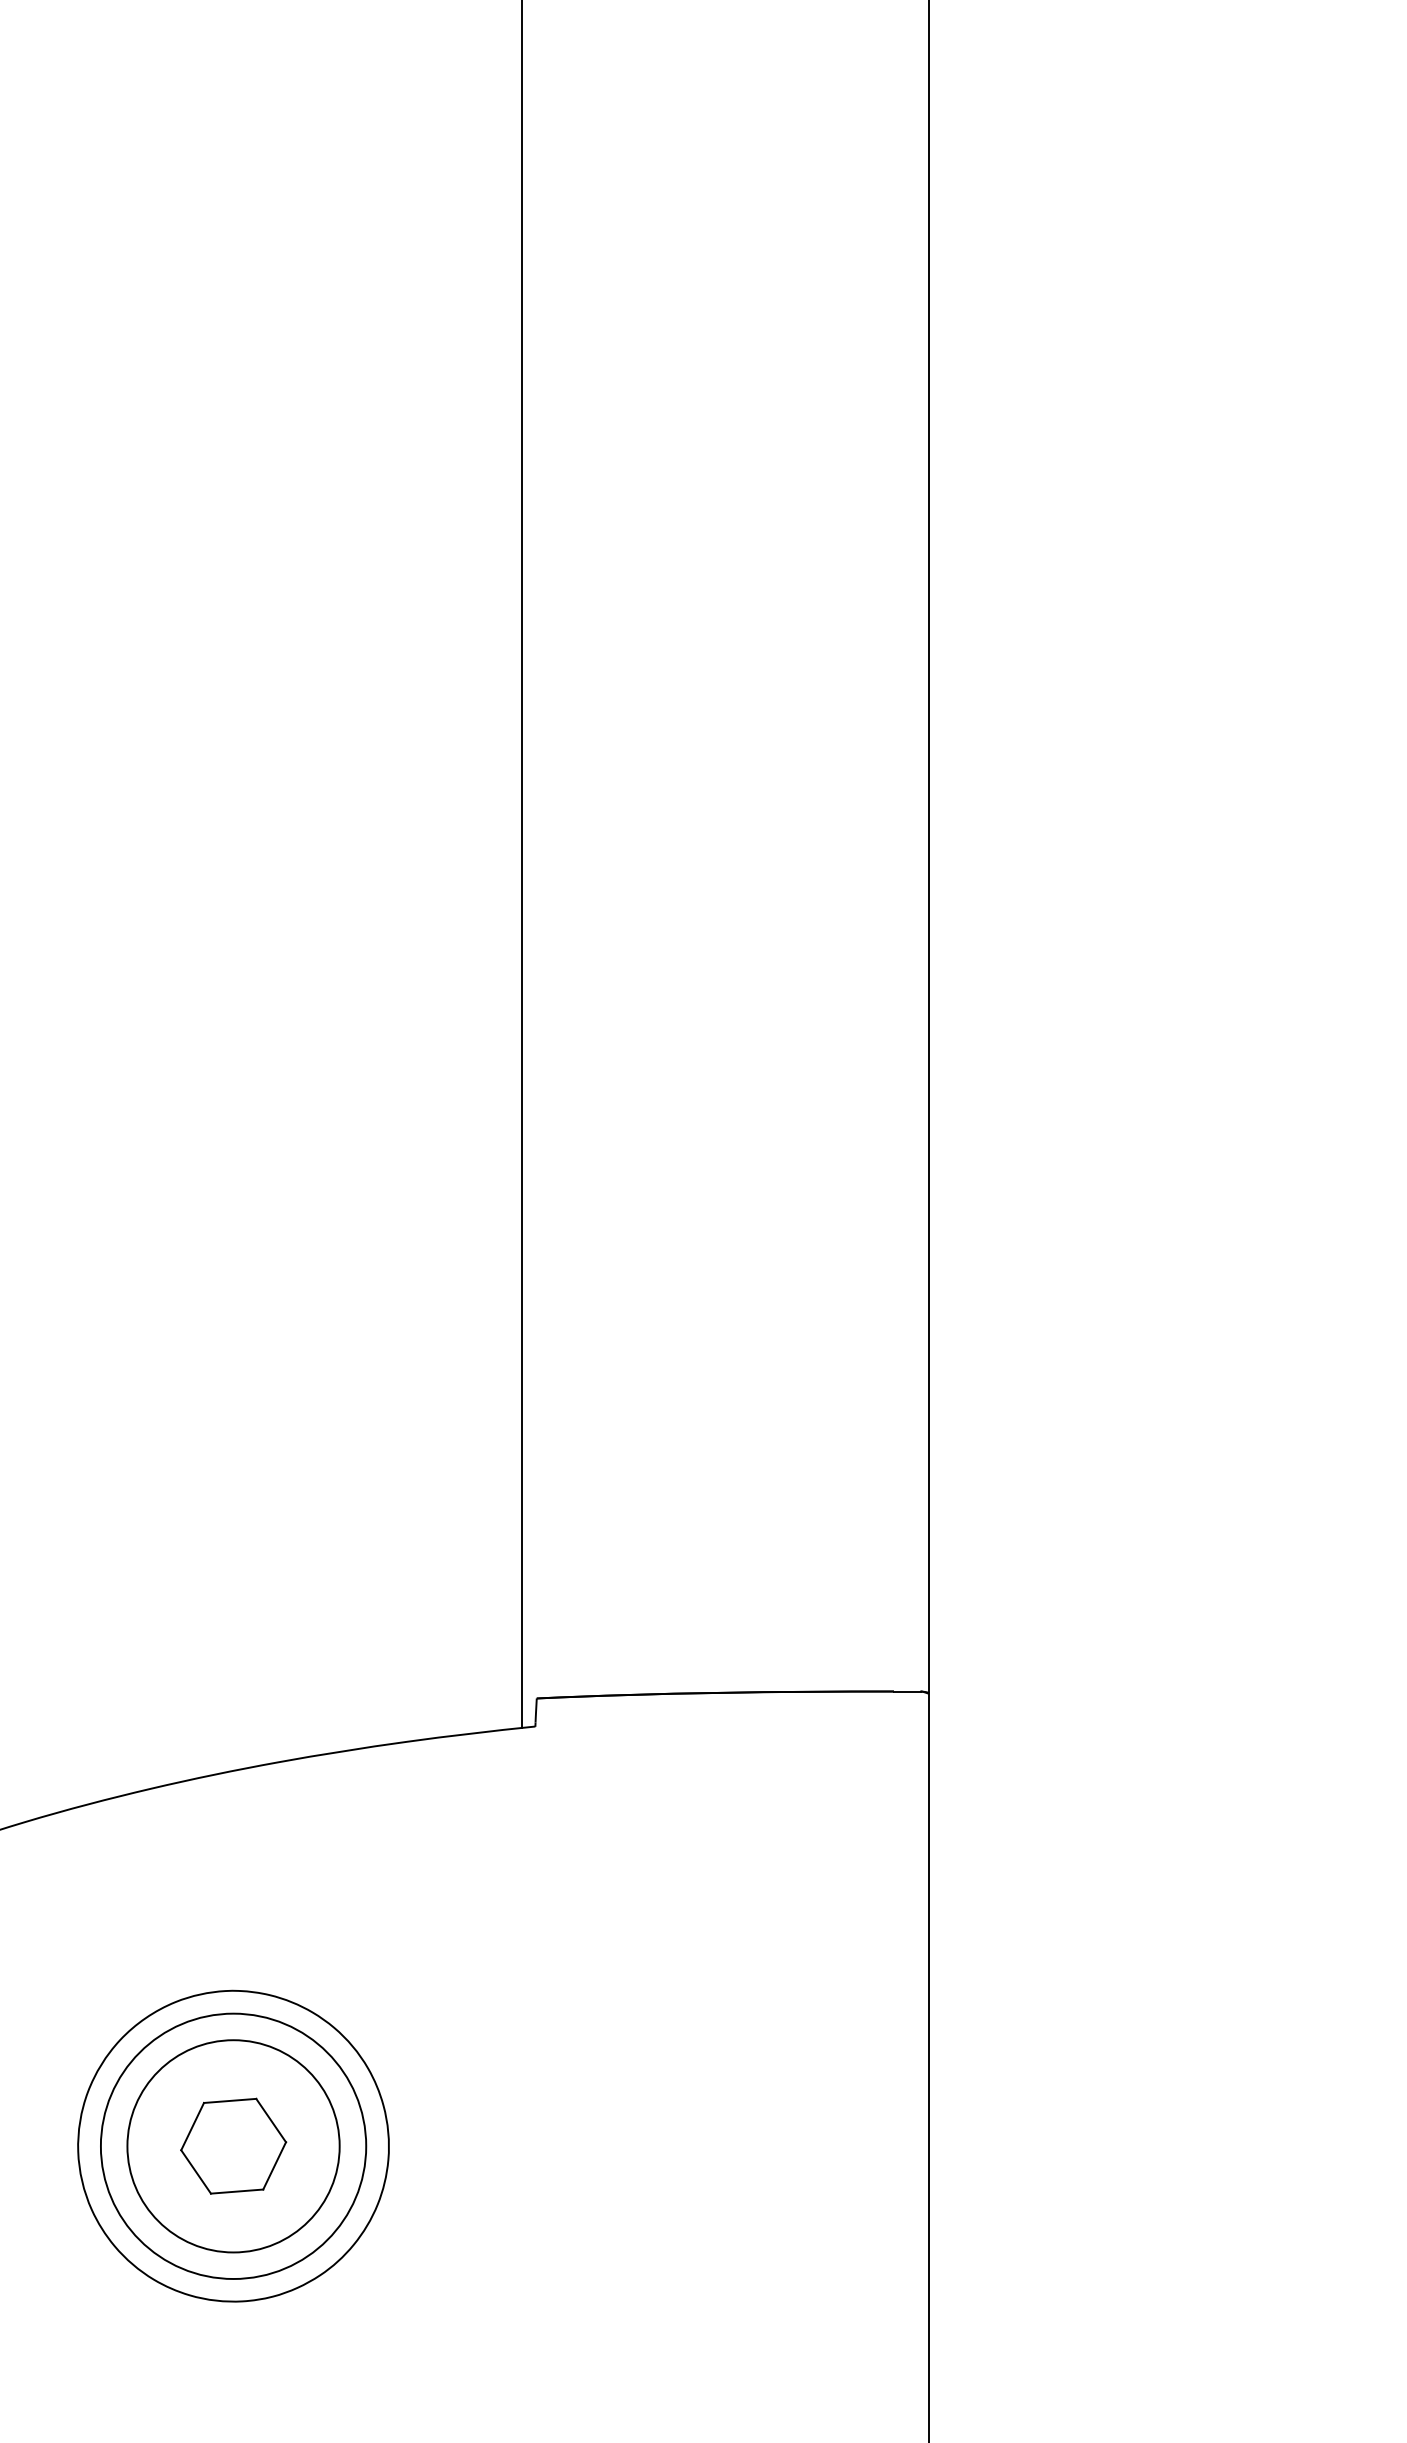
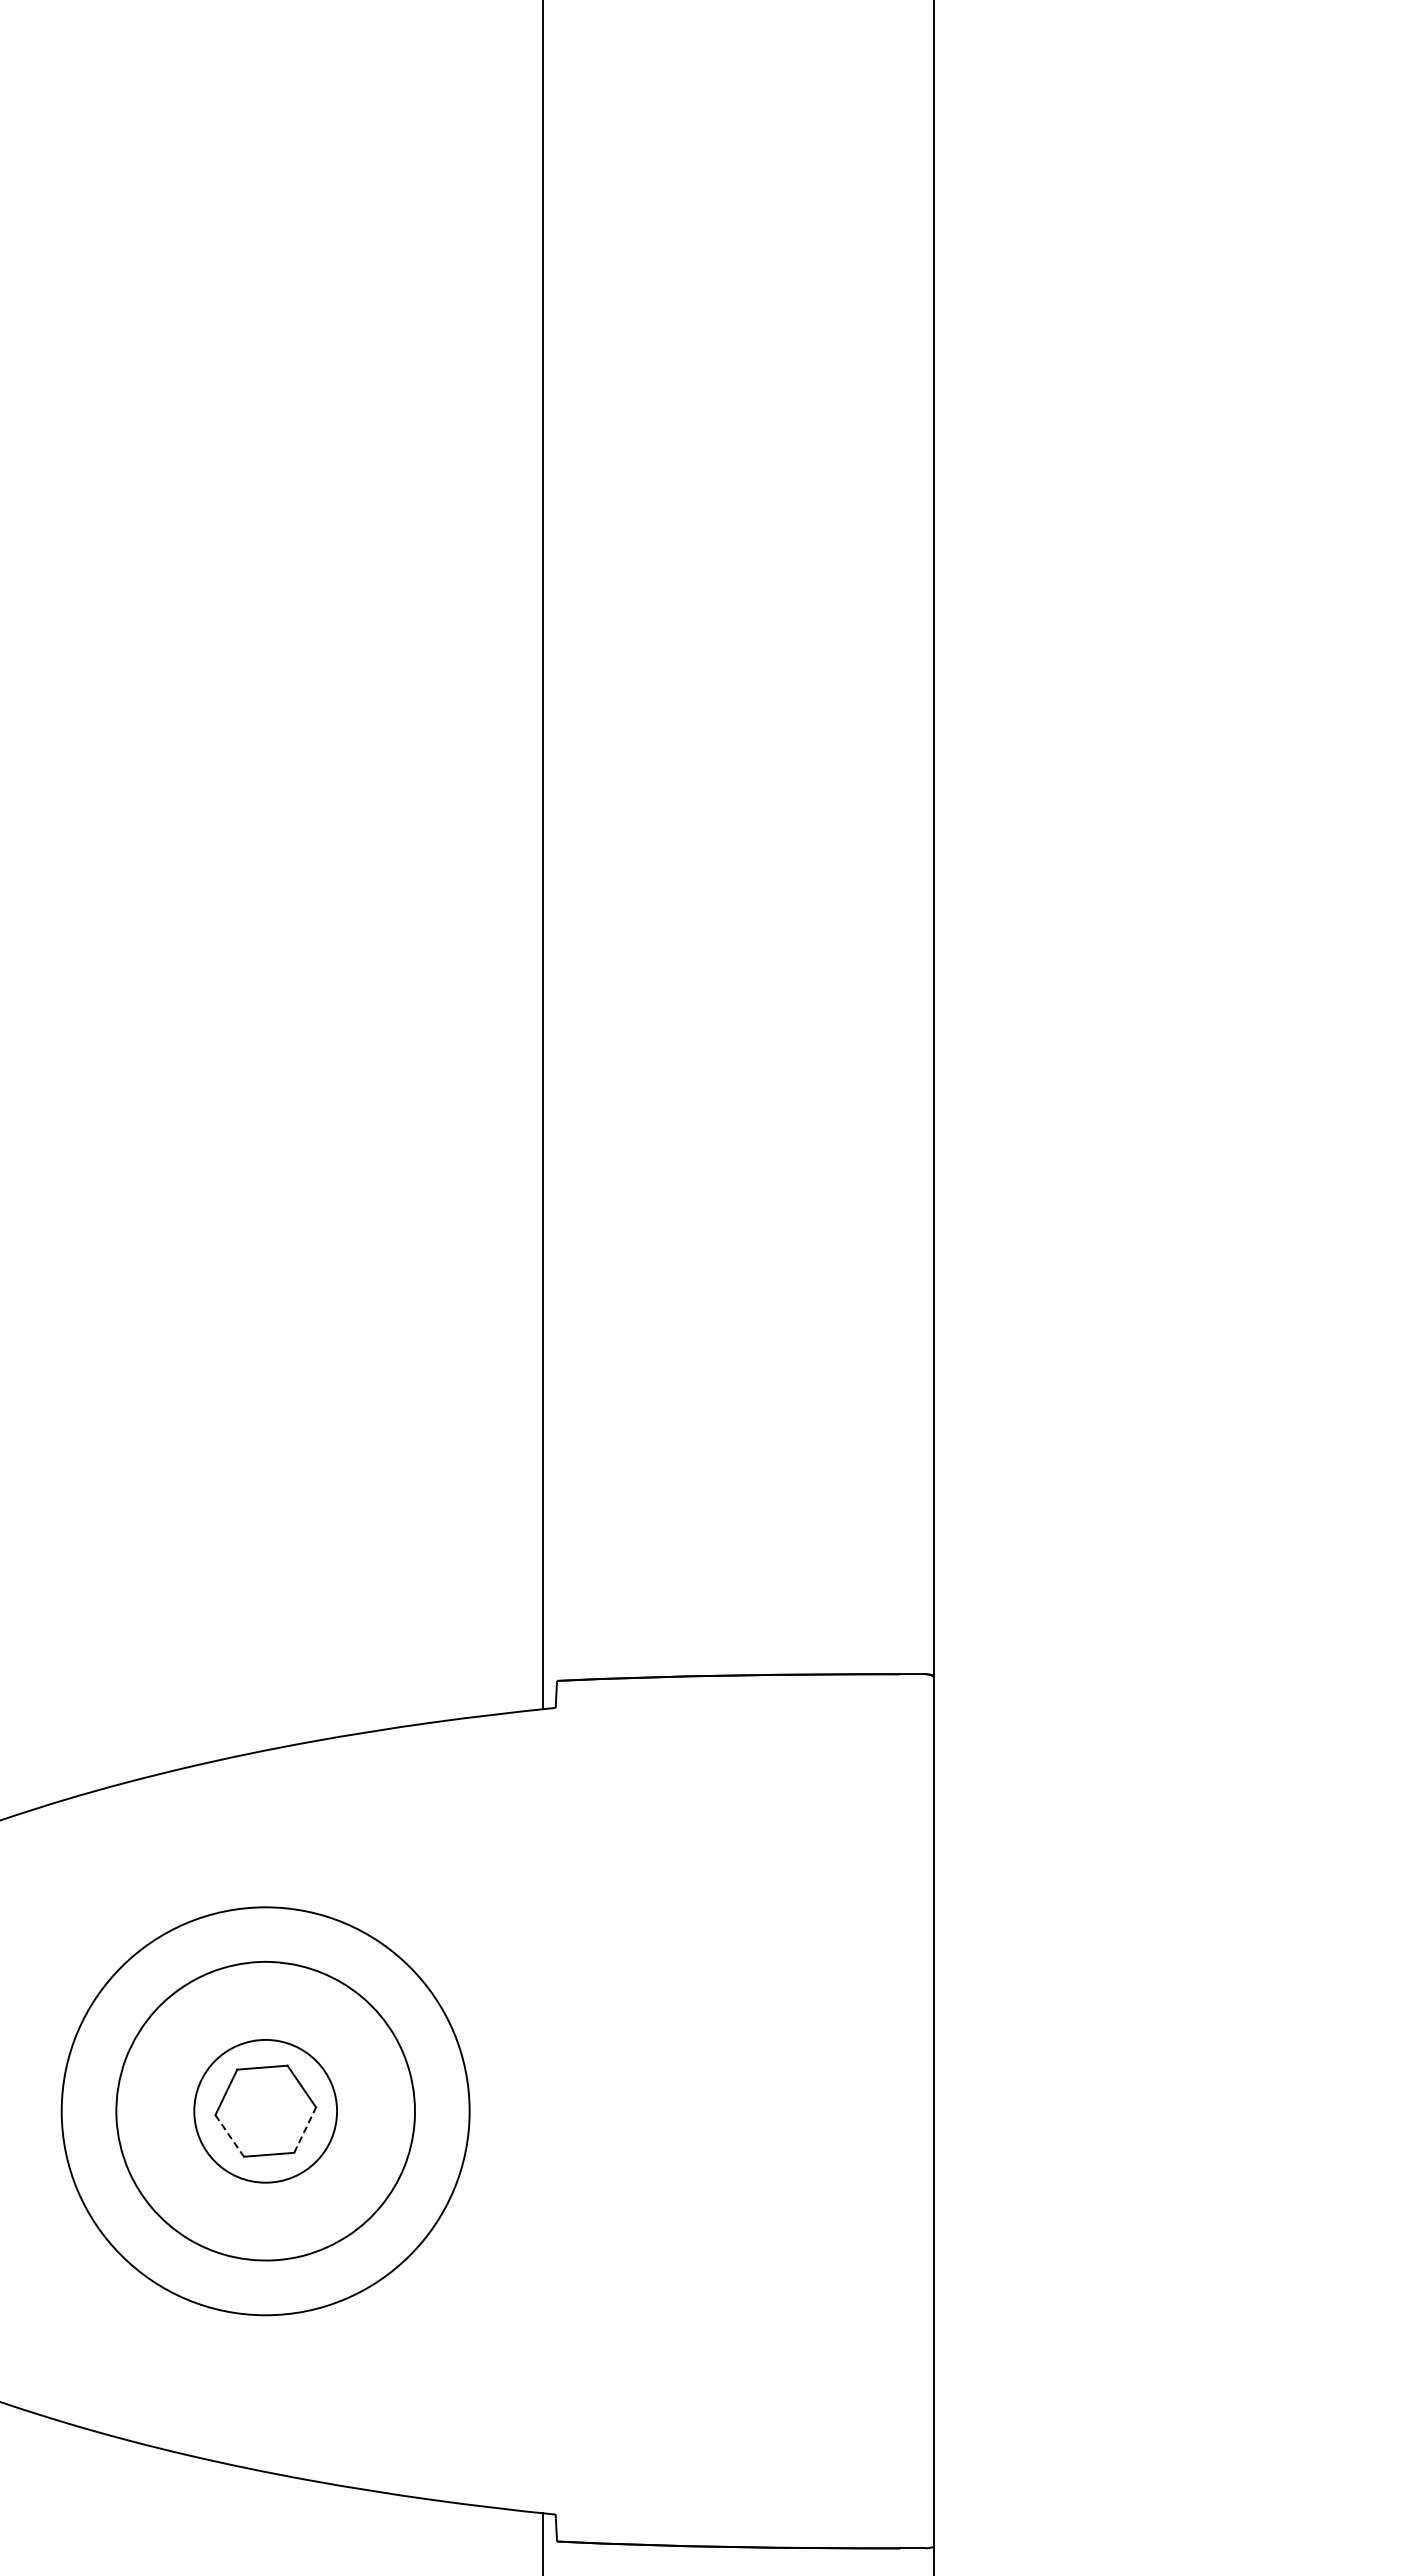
circle: (233, 2145) -> (265, 2110), size x1.6
circle: (233, 2146) -> (265, 2111), size x0.7
line: (274, 2165) -> (305, 2129), solid -> dashed
line: (195, 2172) -> (229, 2136), solid -> dashed

